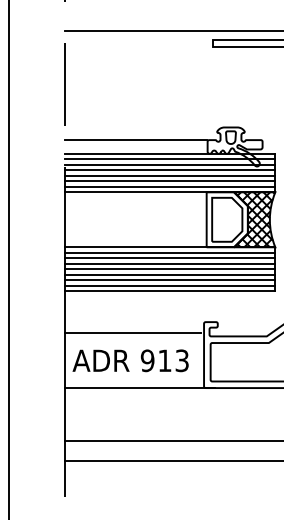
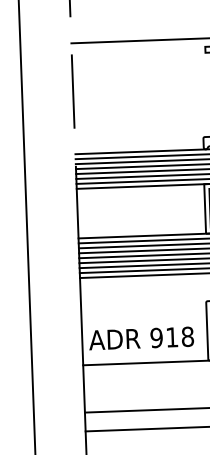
line: (135, 140) -> (138, 139), removed
line: (133, 333) -> (142, 313), removed
text: (181, 360) -> (187, 336), 913 -> 918

